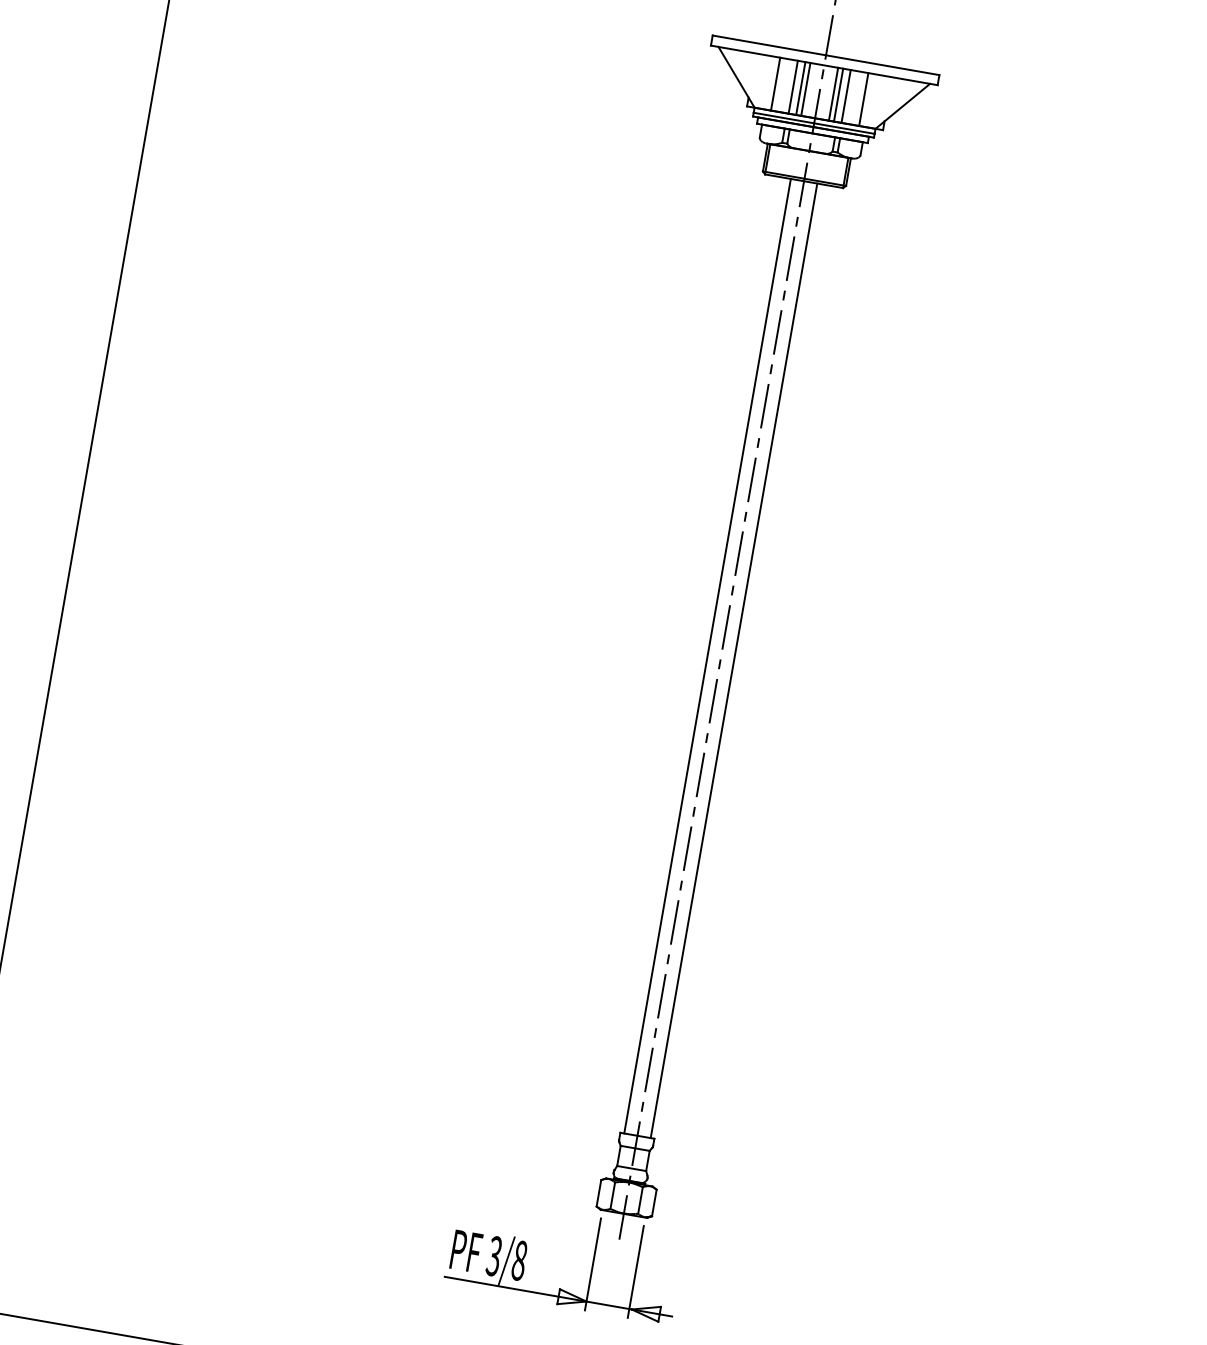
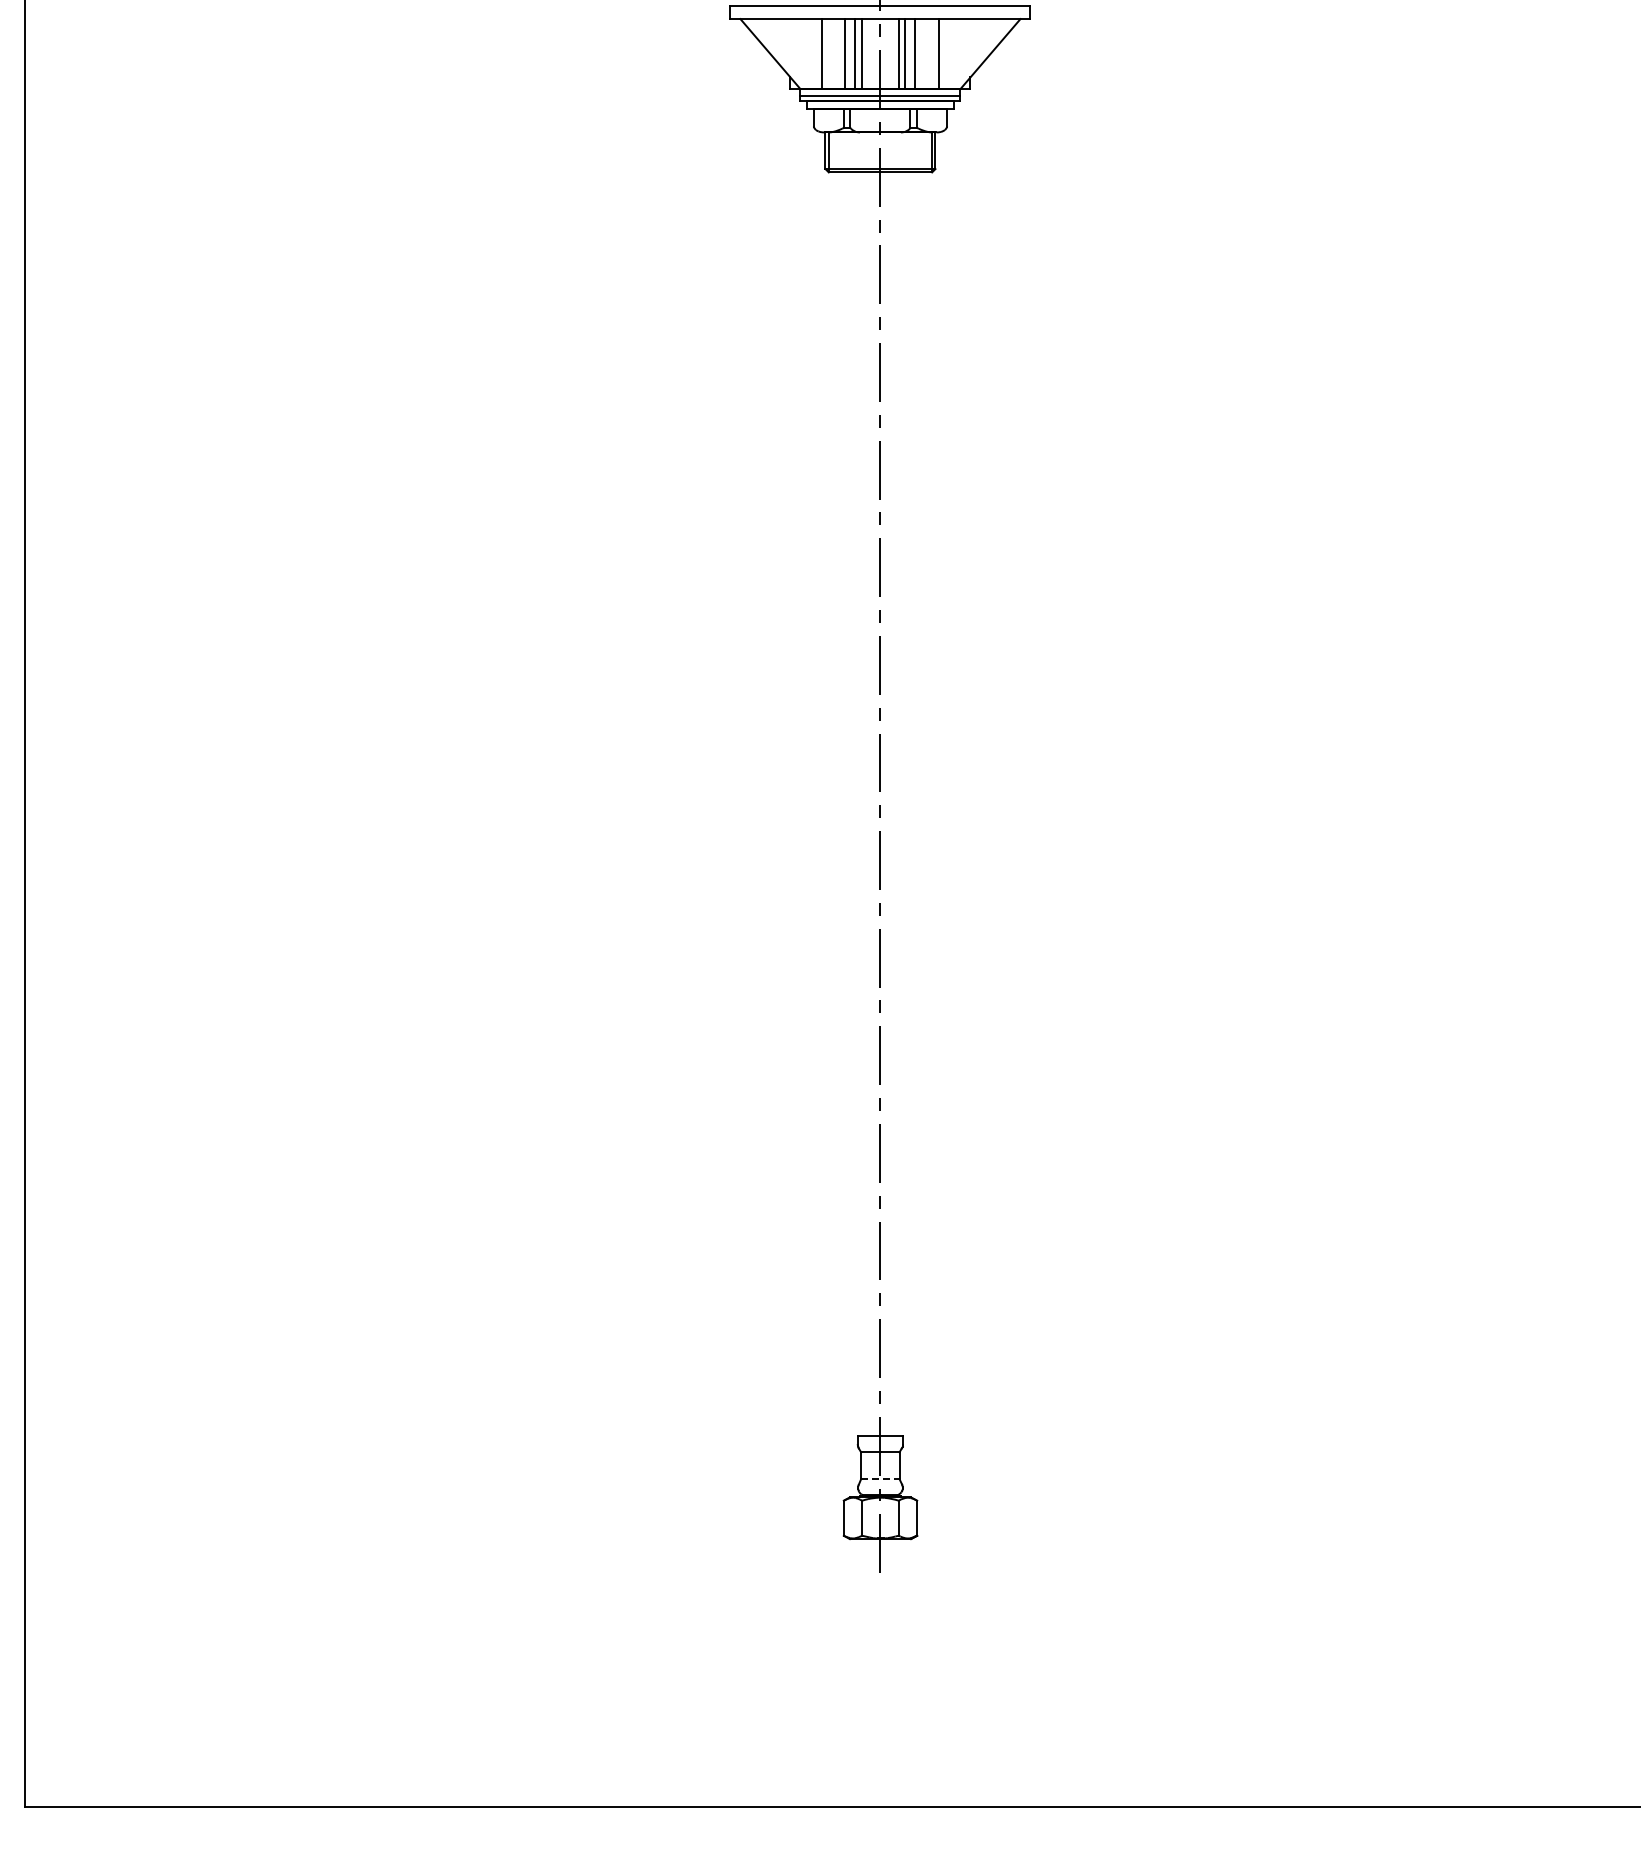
line: (707, 655) -> (862, 803), removed
line: (733, 660) -> (897, 803), removed
line: (631, 1168) -> (880, 1479), solid -> dashed
part: (592, 1264) -> (851, 1610), removed

